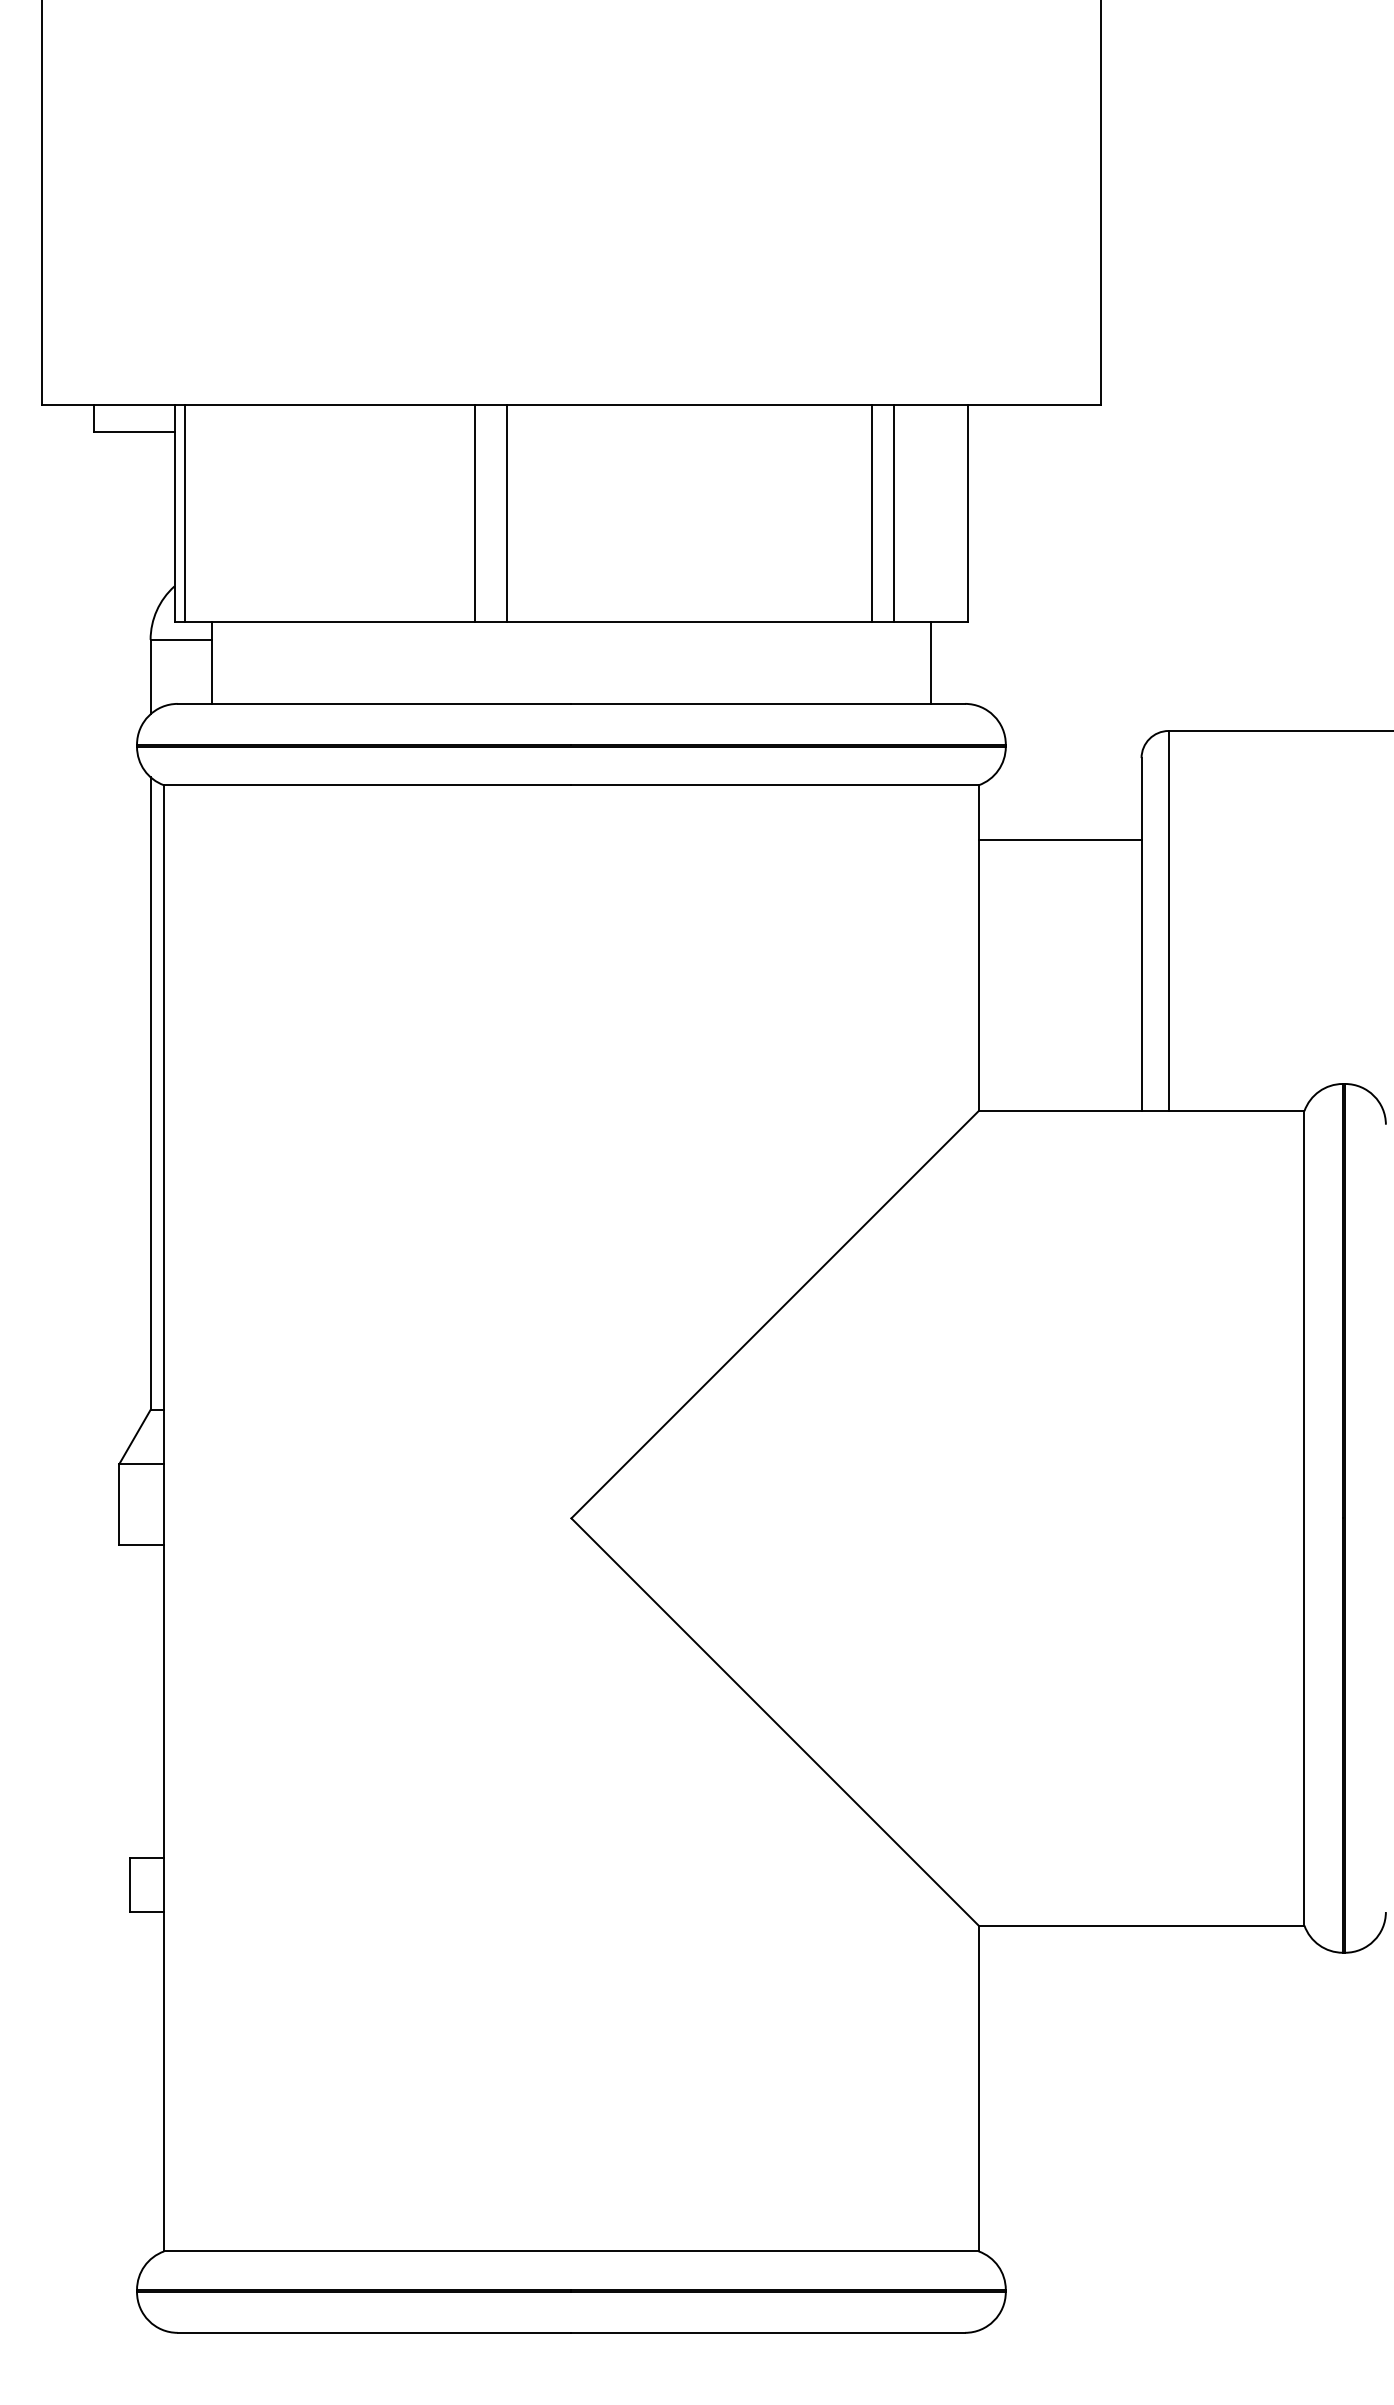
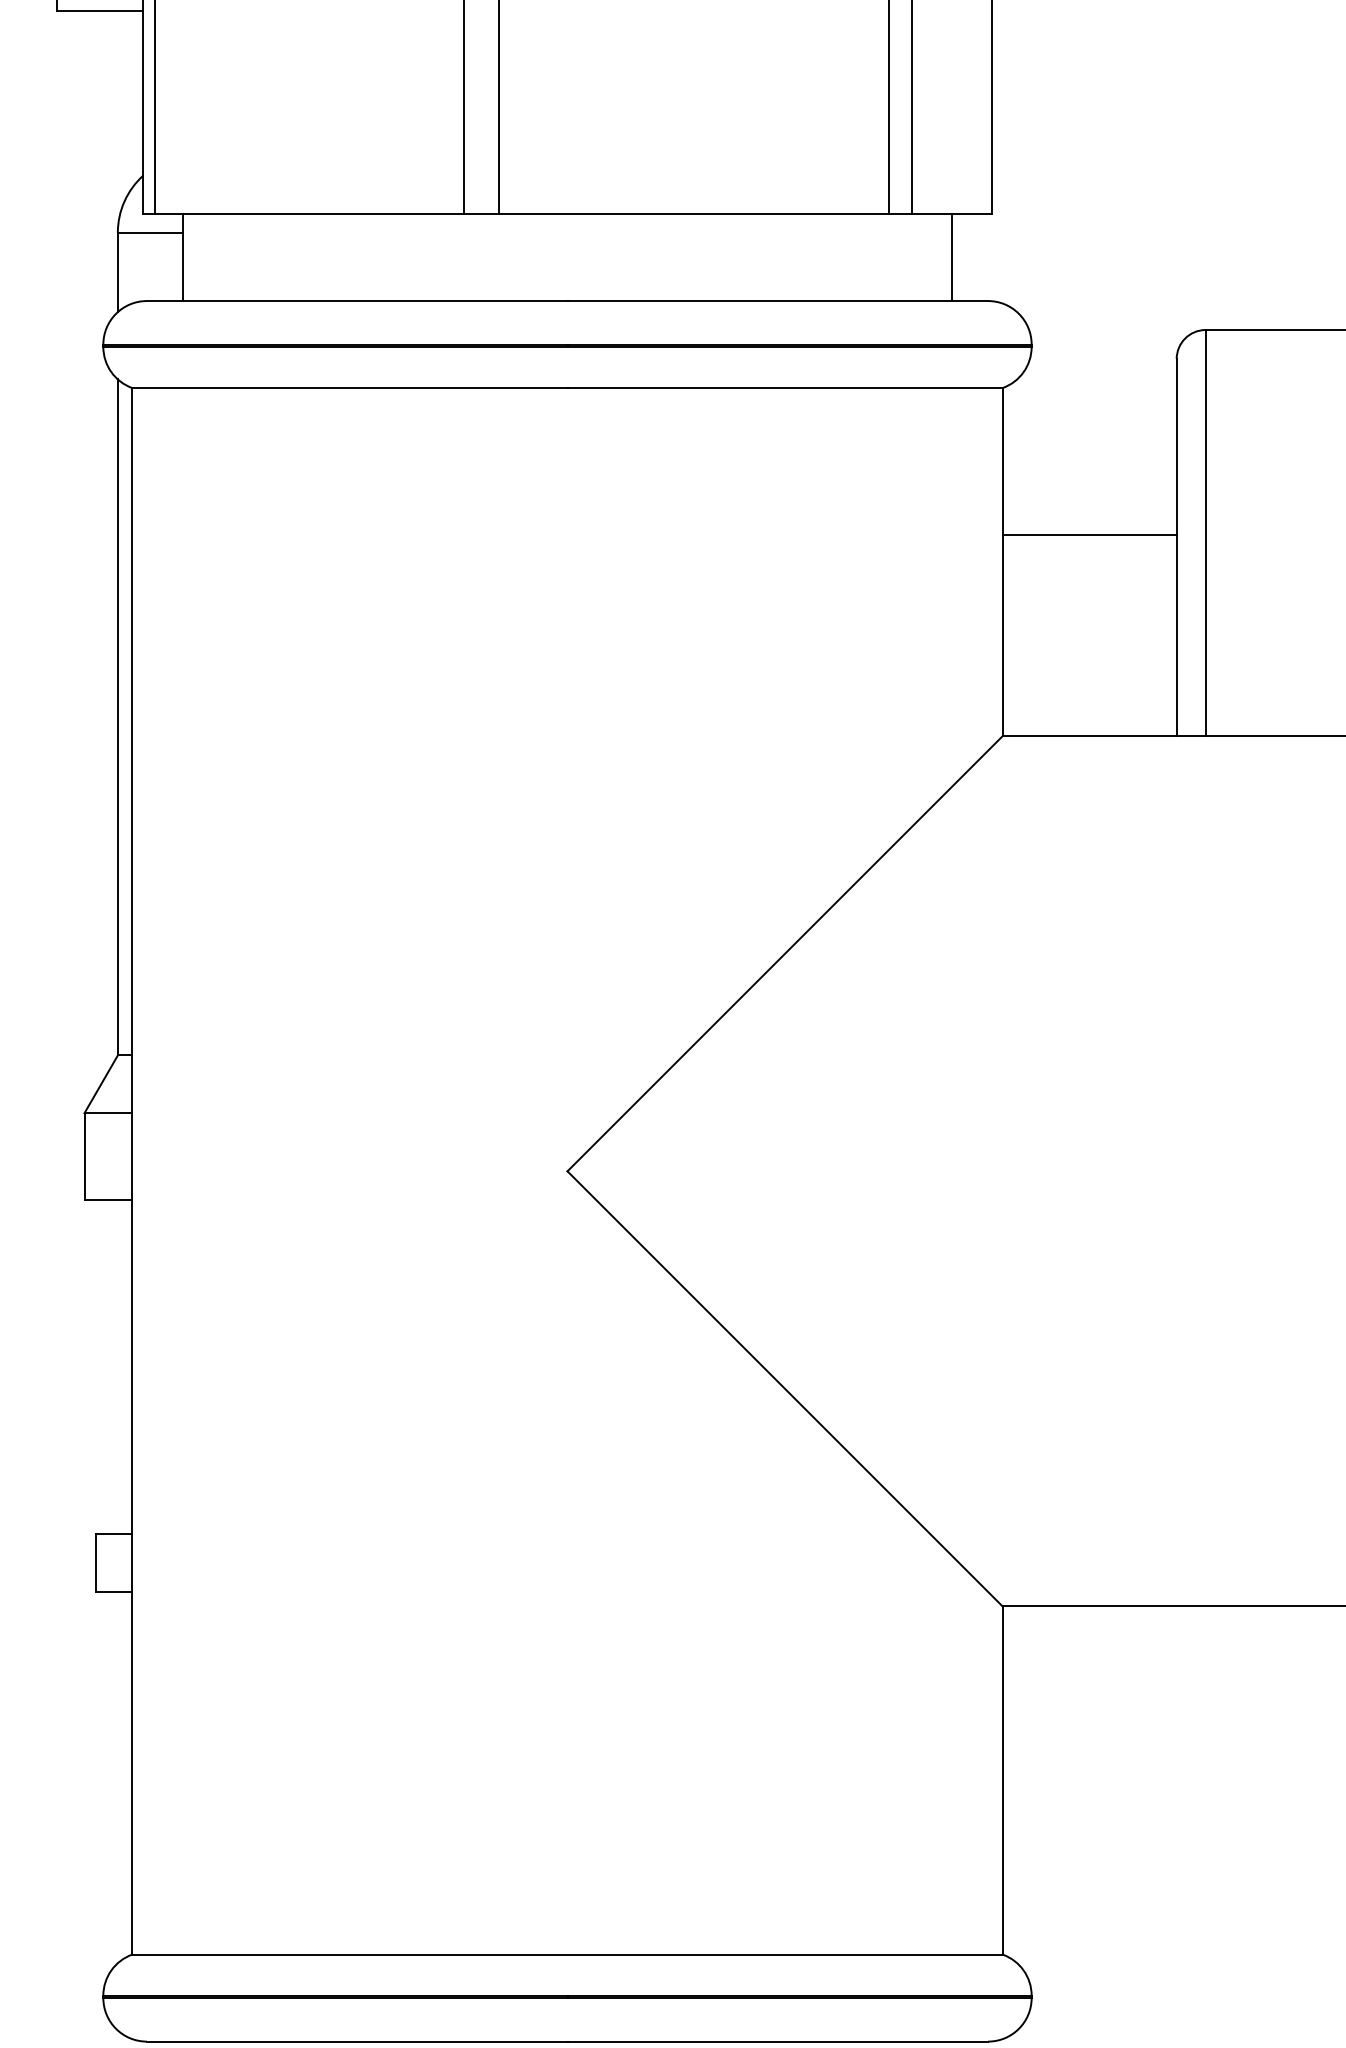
line: (1059, 839) -> (1089, 534), moved

